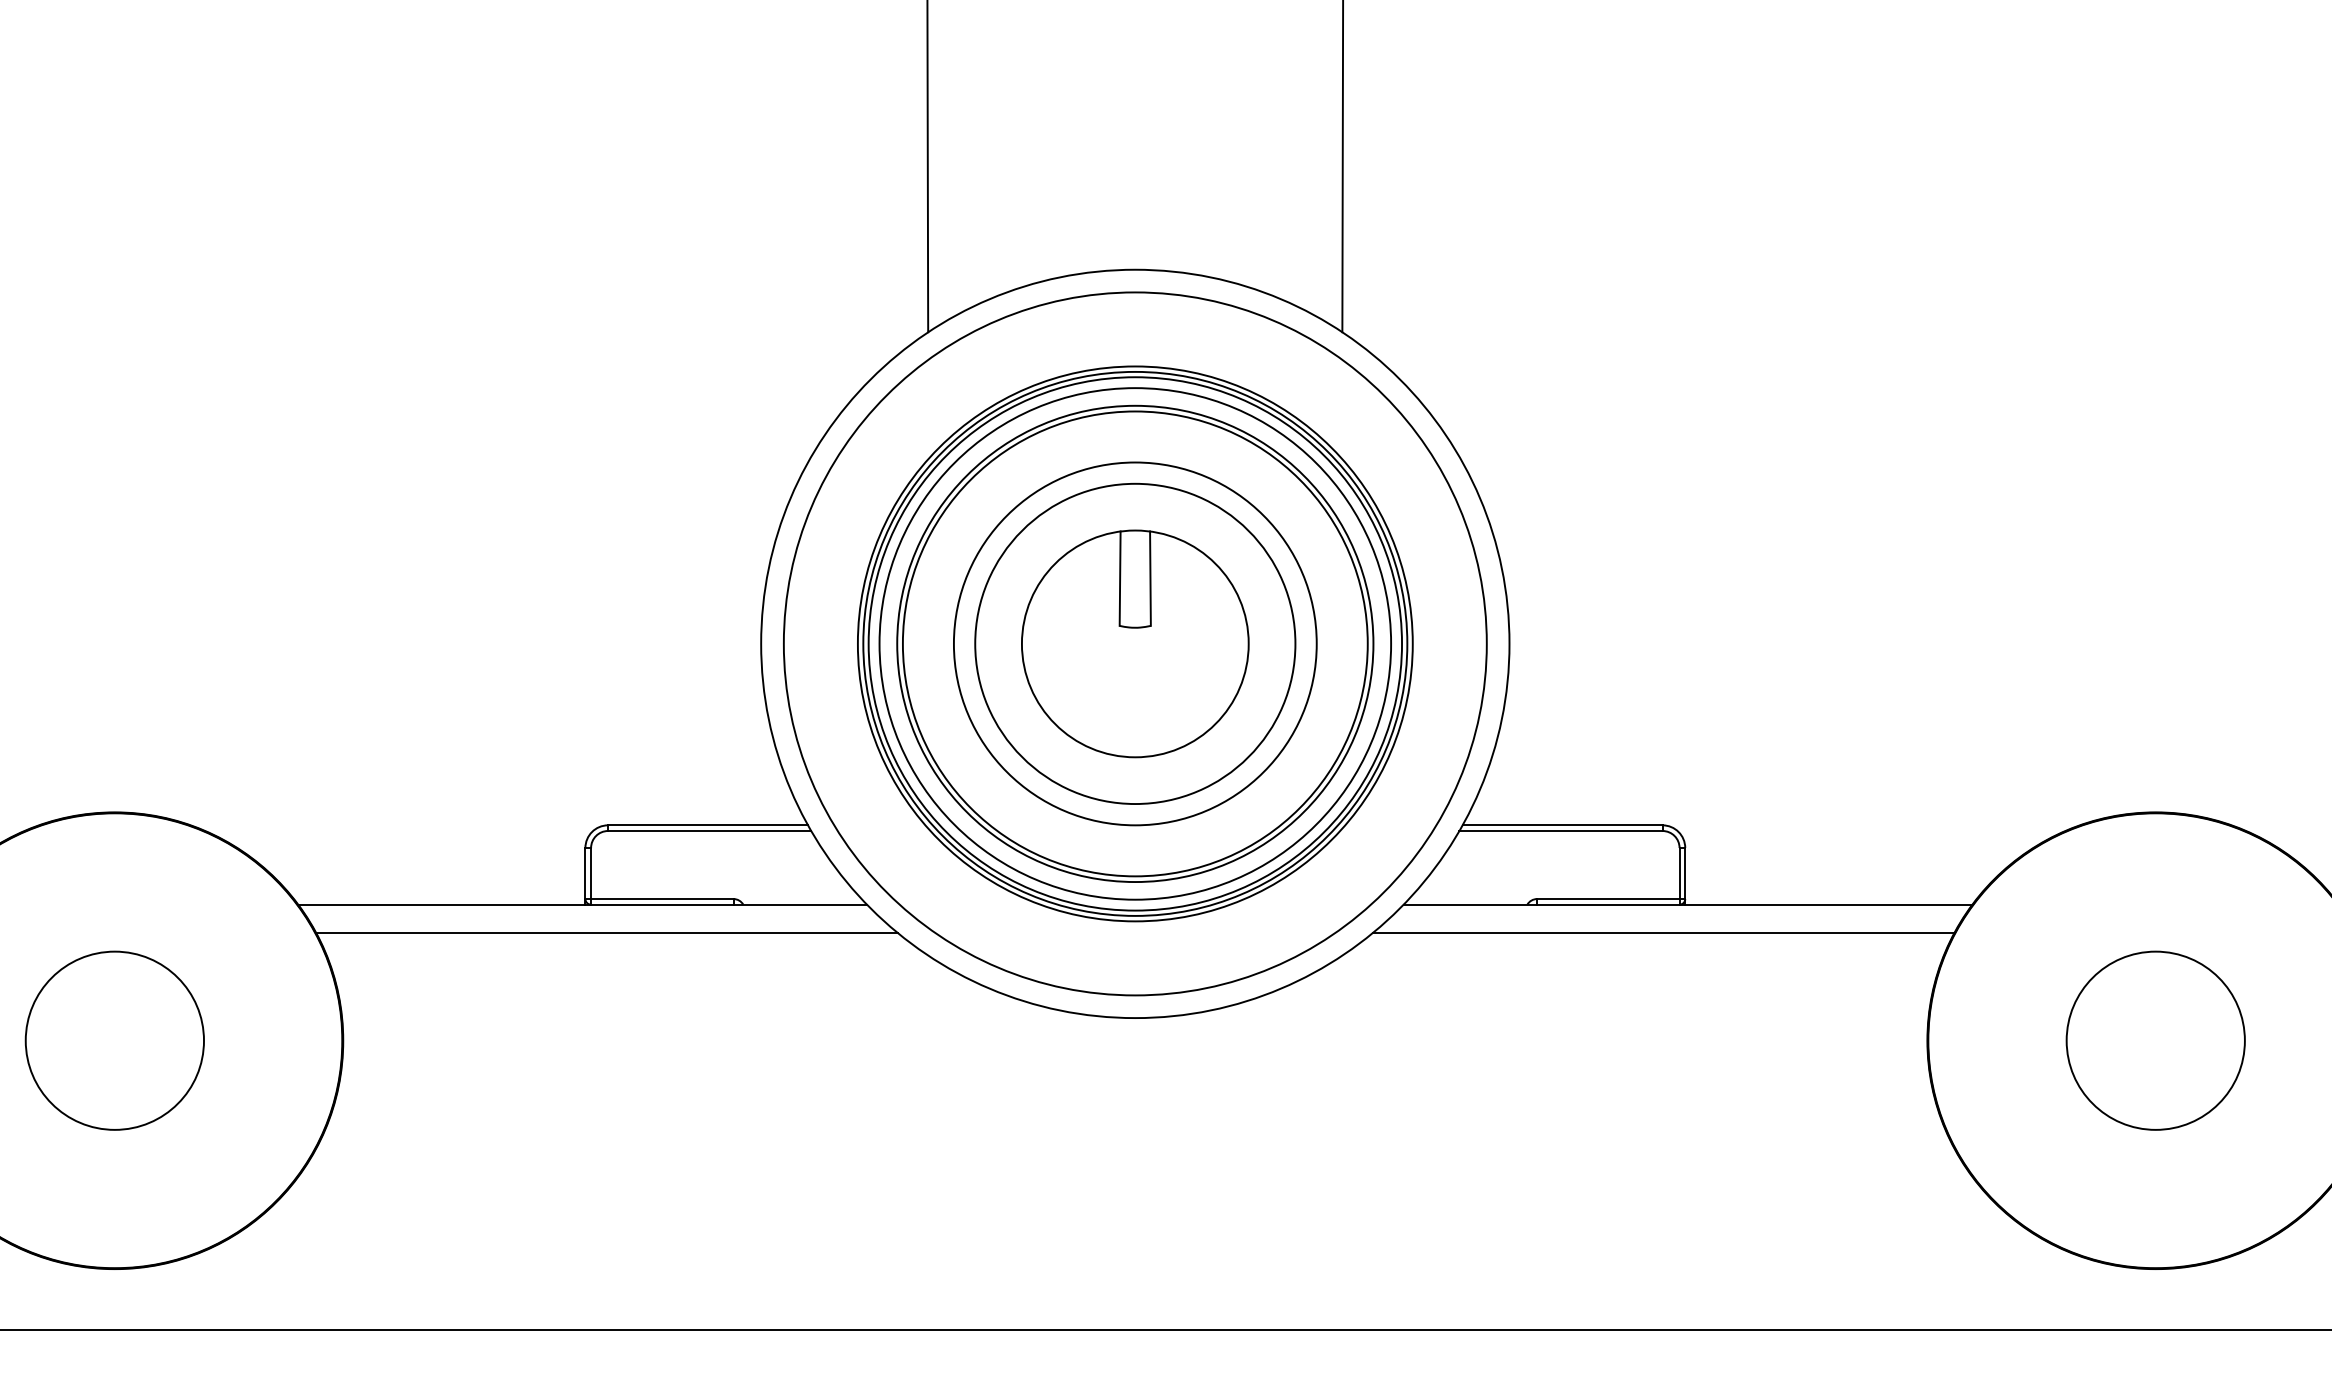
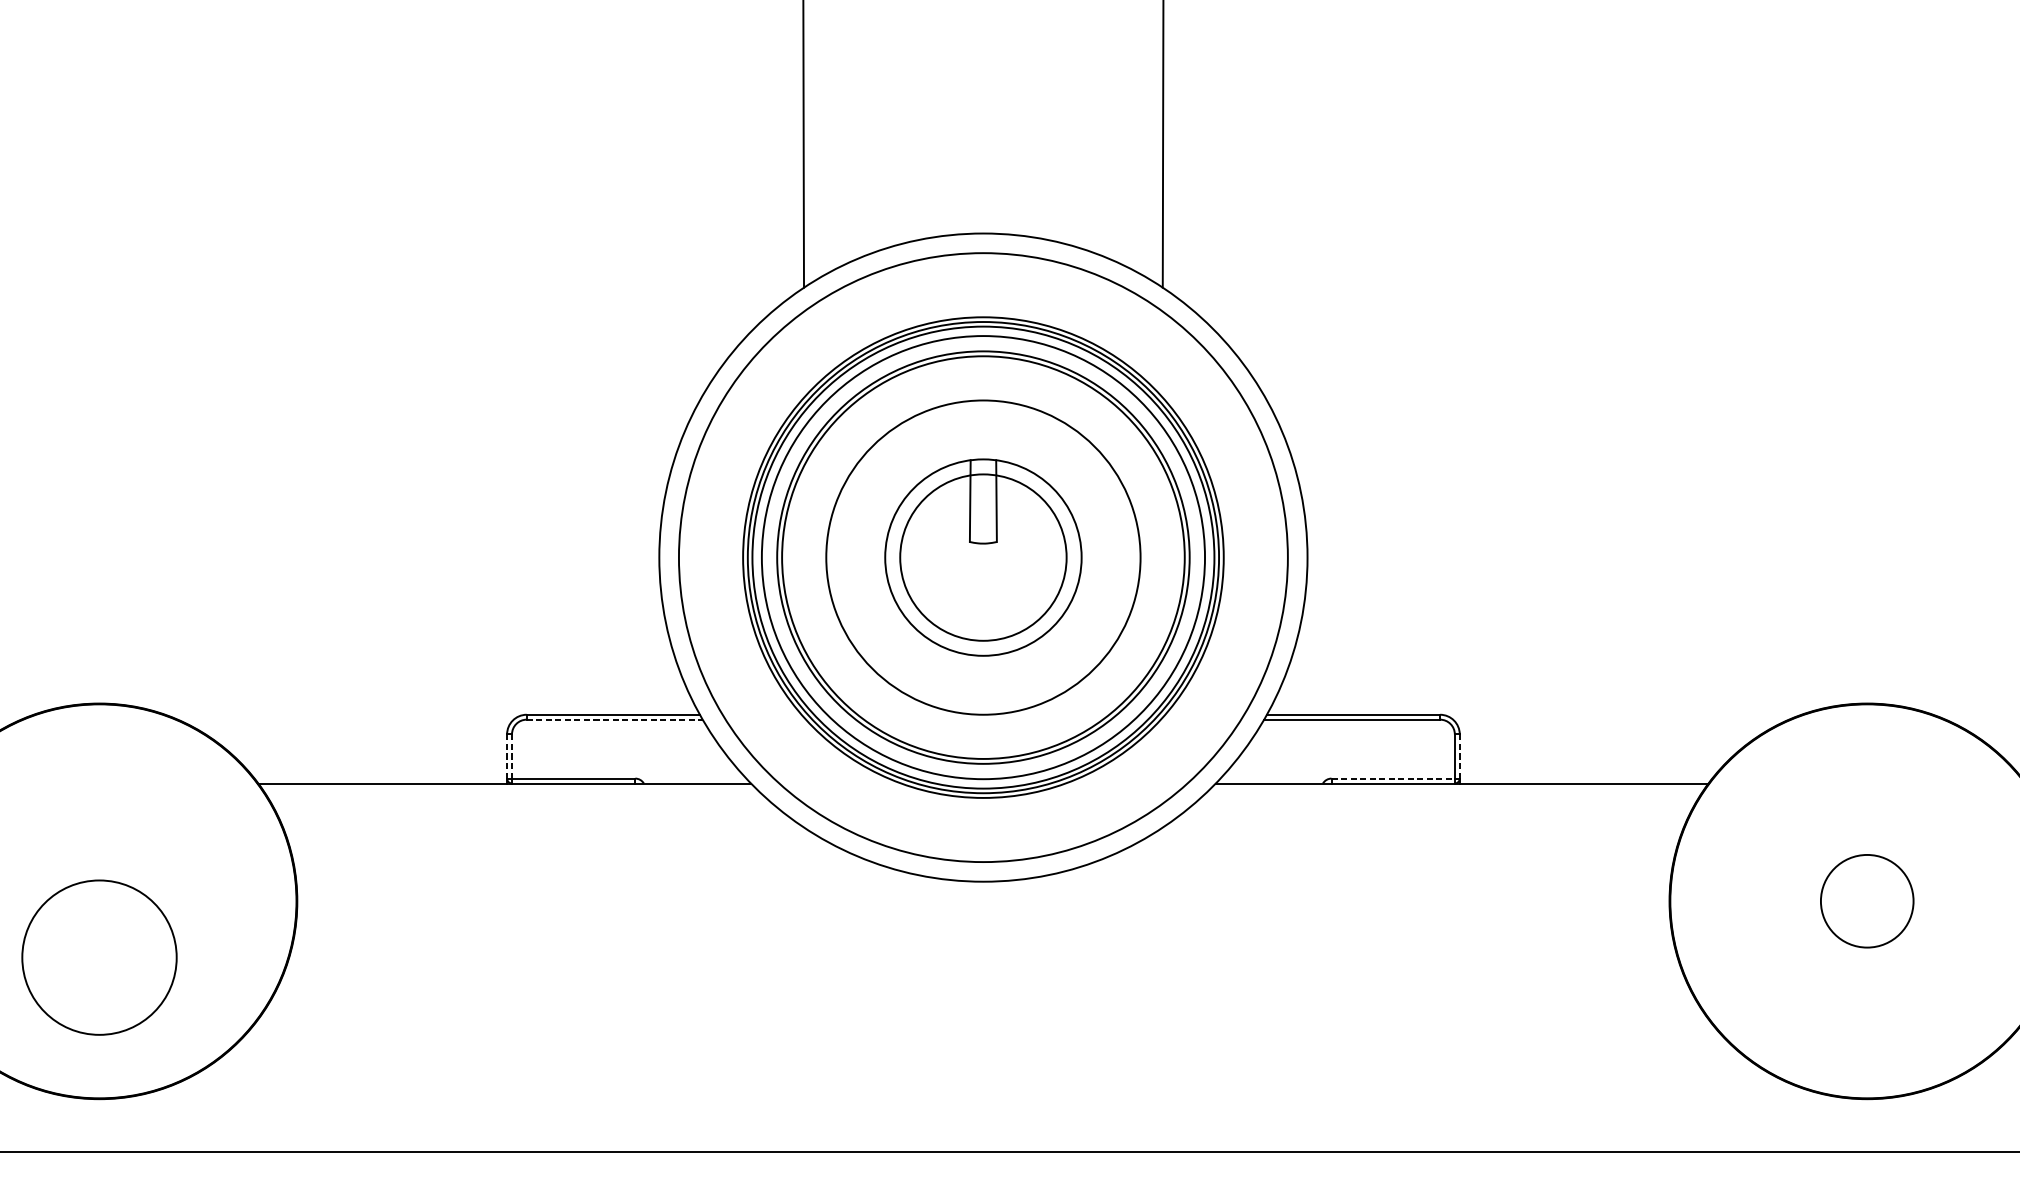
circle: (1135, 643) -> (983, 557), size x0.6
line: (709, 831) -> (614, 720), solid -> dashed
line: (585, 873) -> (507, 756), solid -> dashed
line: (591, 873) -> (512, 756), solid -> dashed
line: (1685, 873) -> (1459, 756), solid -> dashed
line: (1608, 899) -> (1393, 779), solid -> dashed
line: (606, 933) -> (525, 808), removed
line: (1663, 933) -> (1440, 808), removed
circle: (114, 1040) -> (99, 957), moved
circle: (2155, 1040) -> (1867, 901), size x0.6

